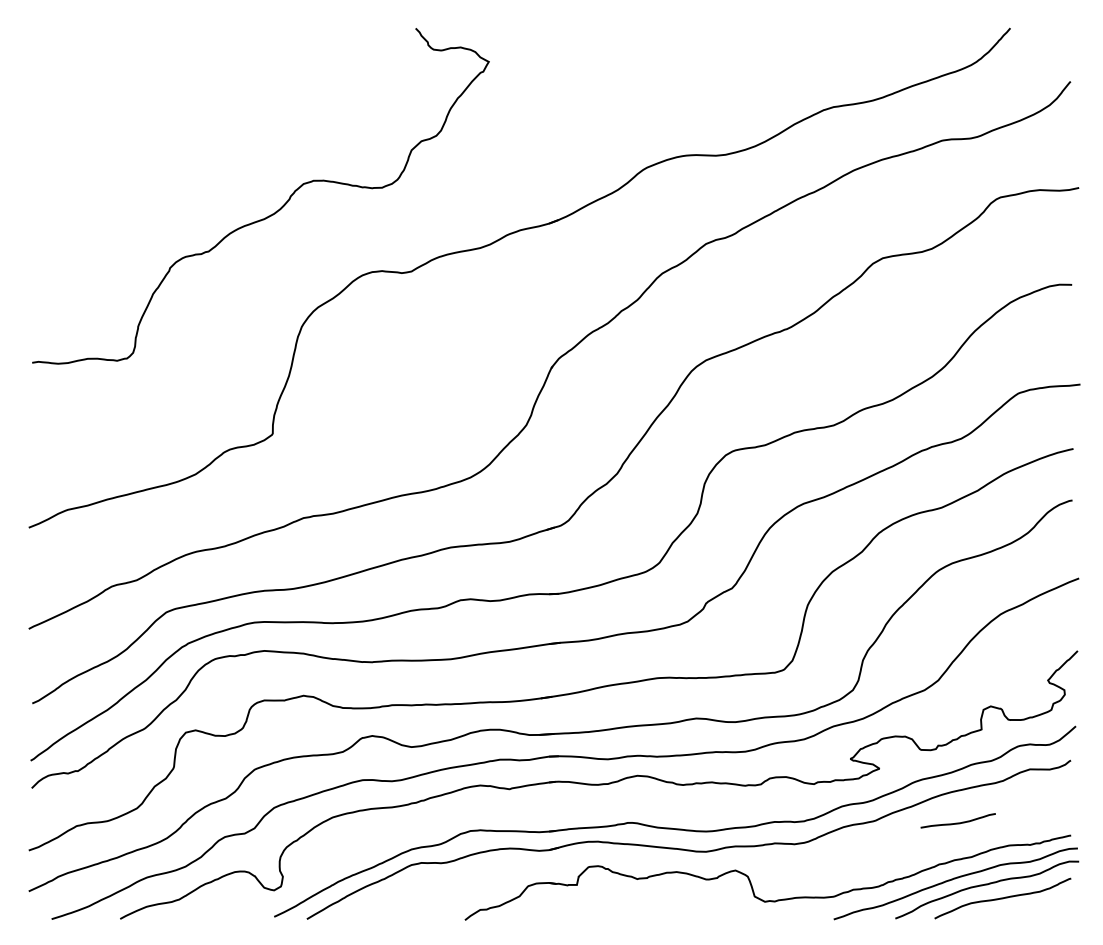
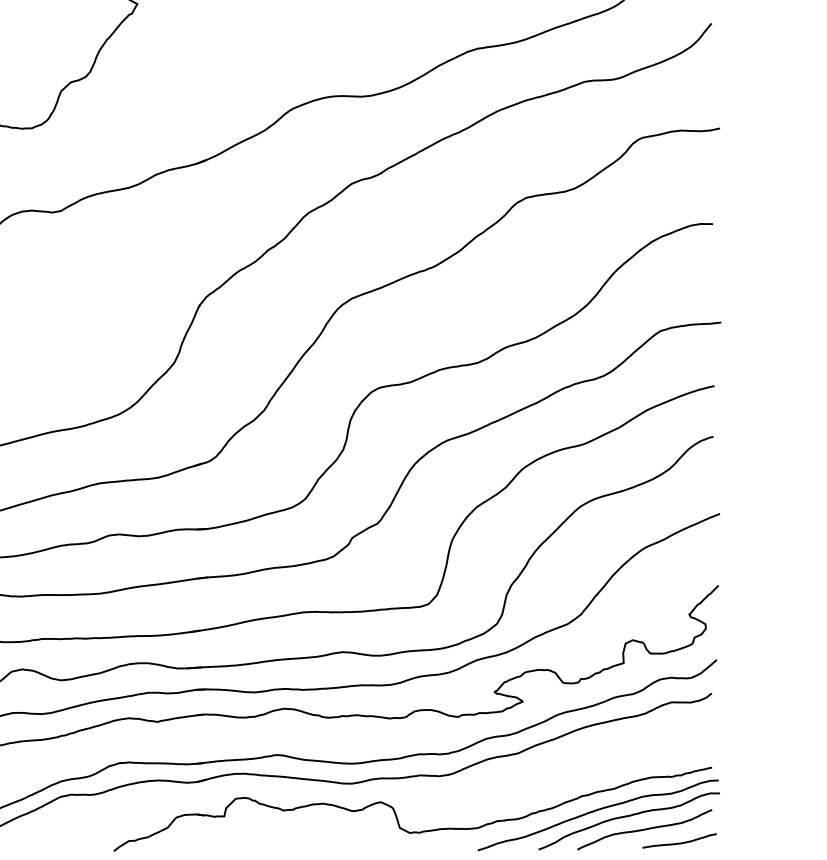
curve: (957, 822) -> (678, 842), moved

